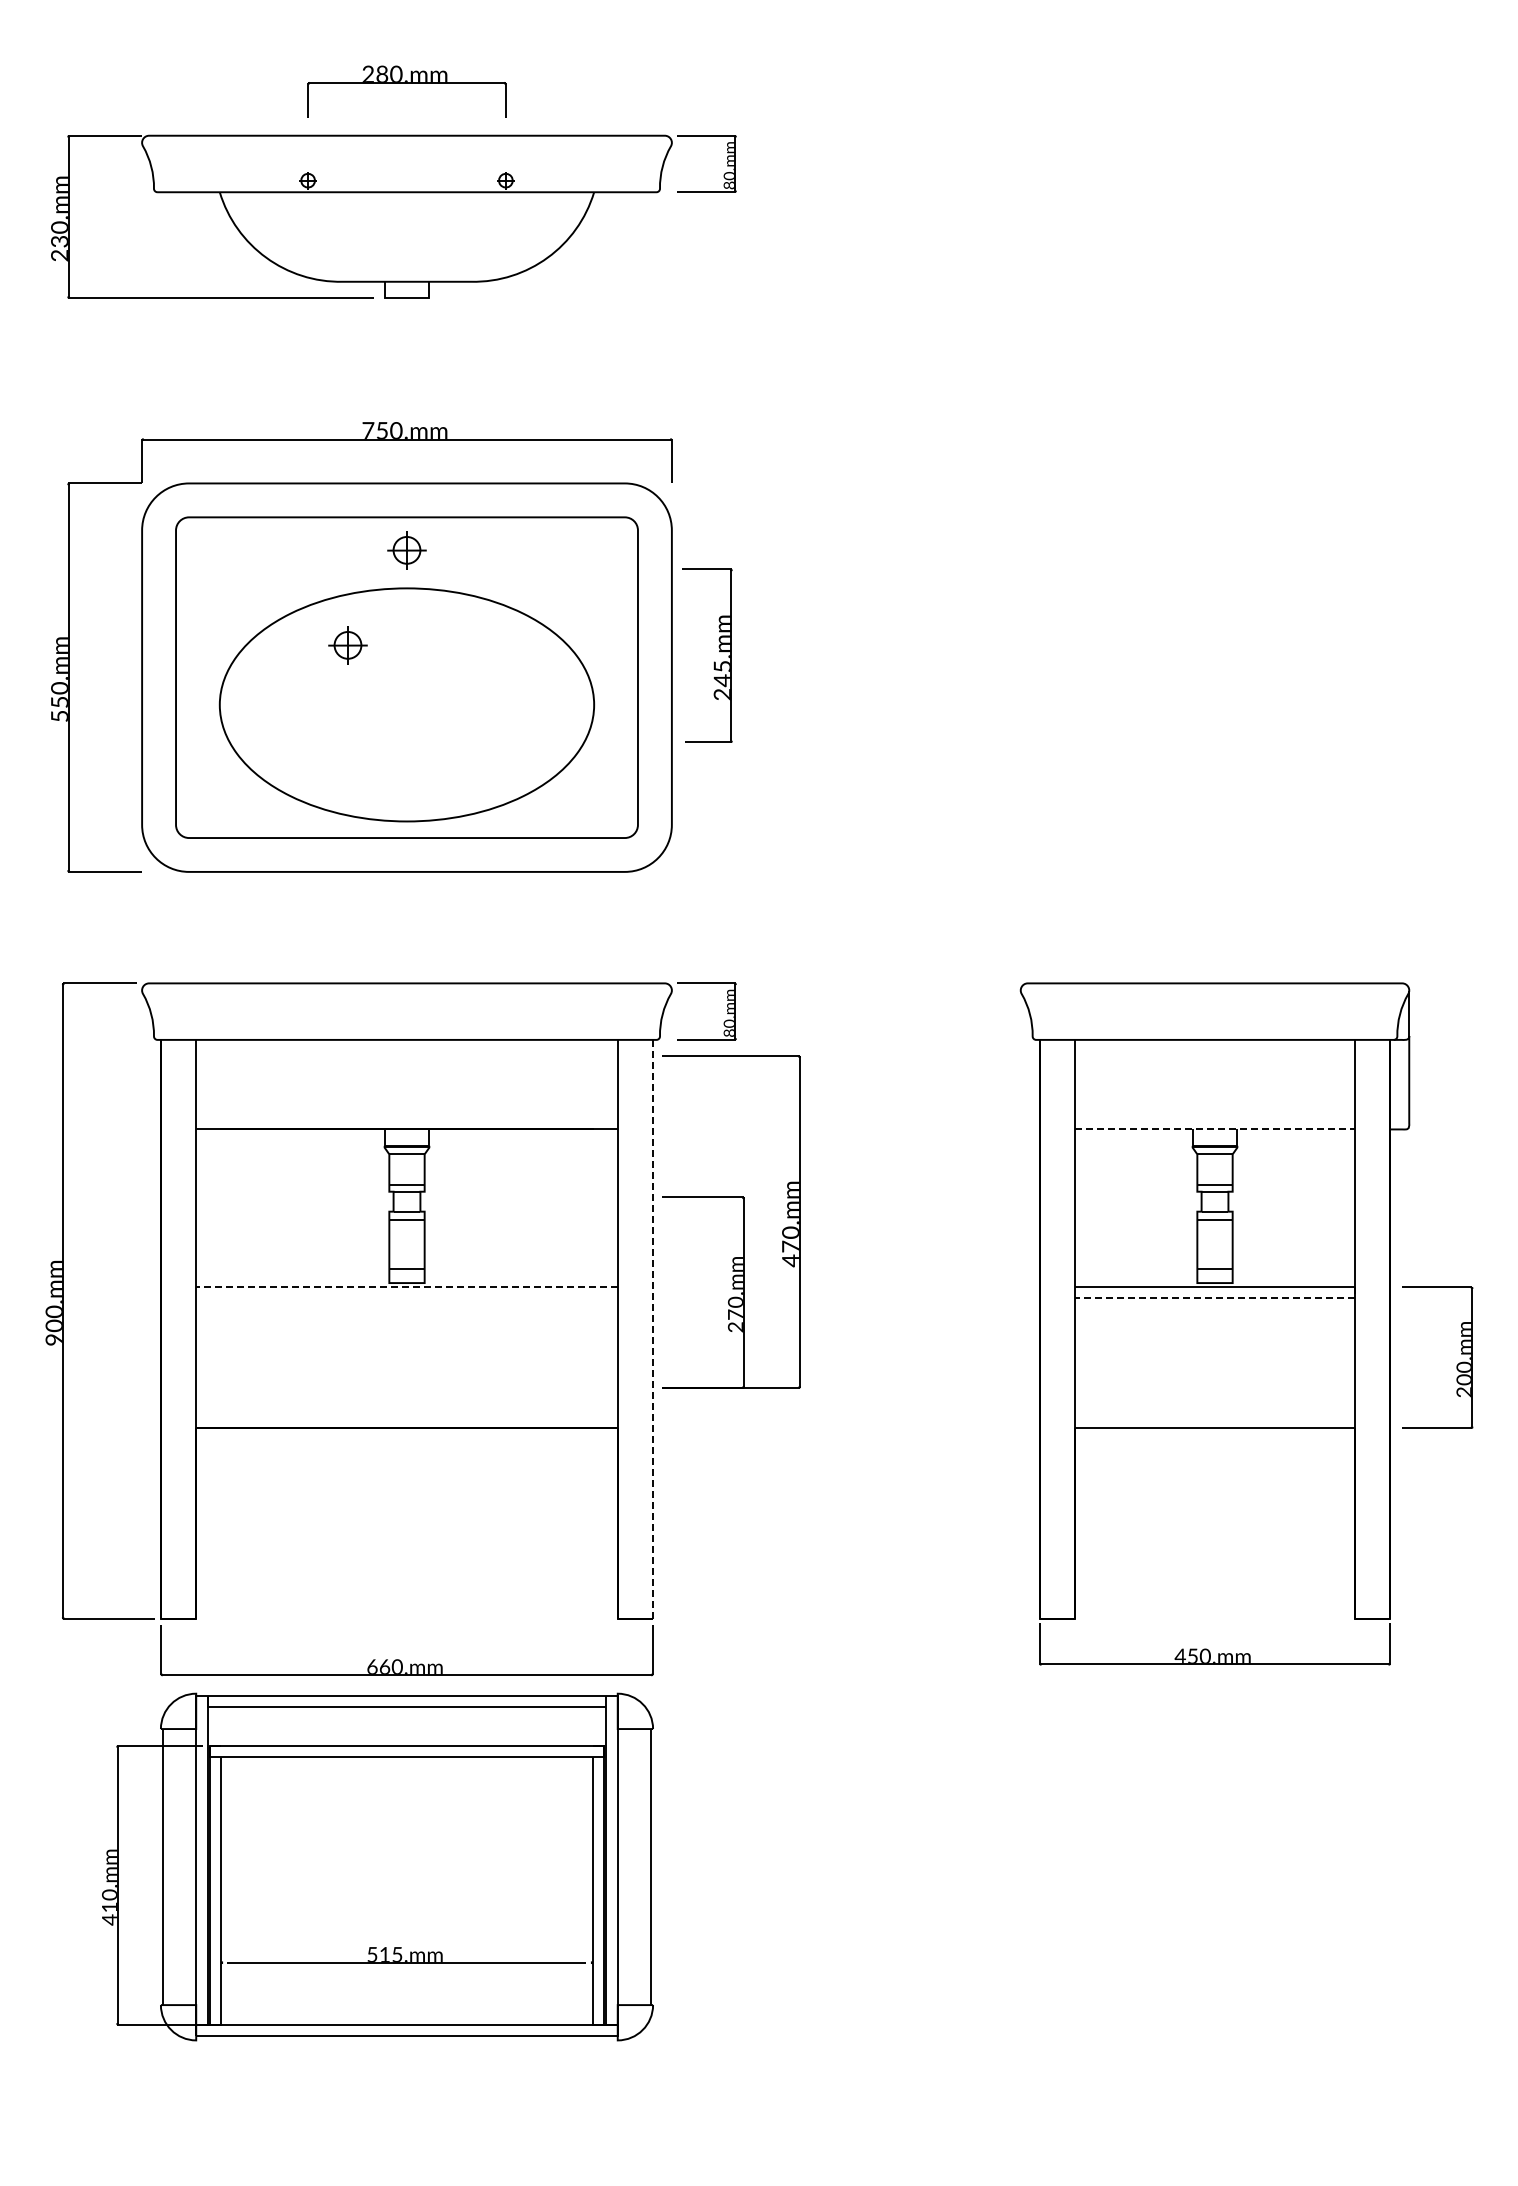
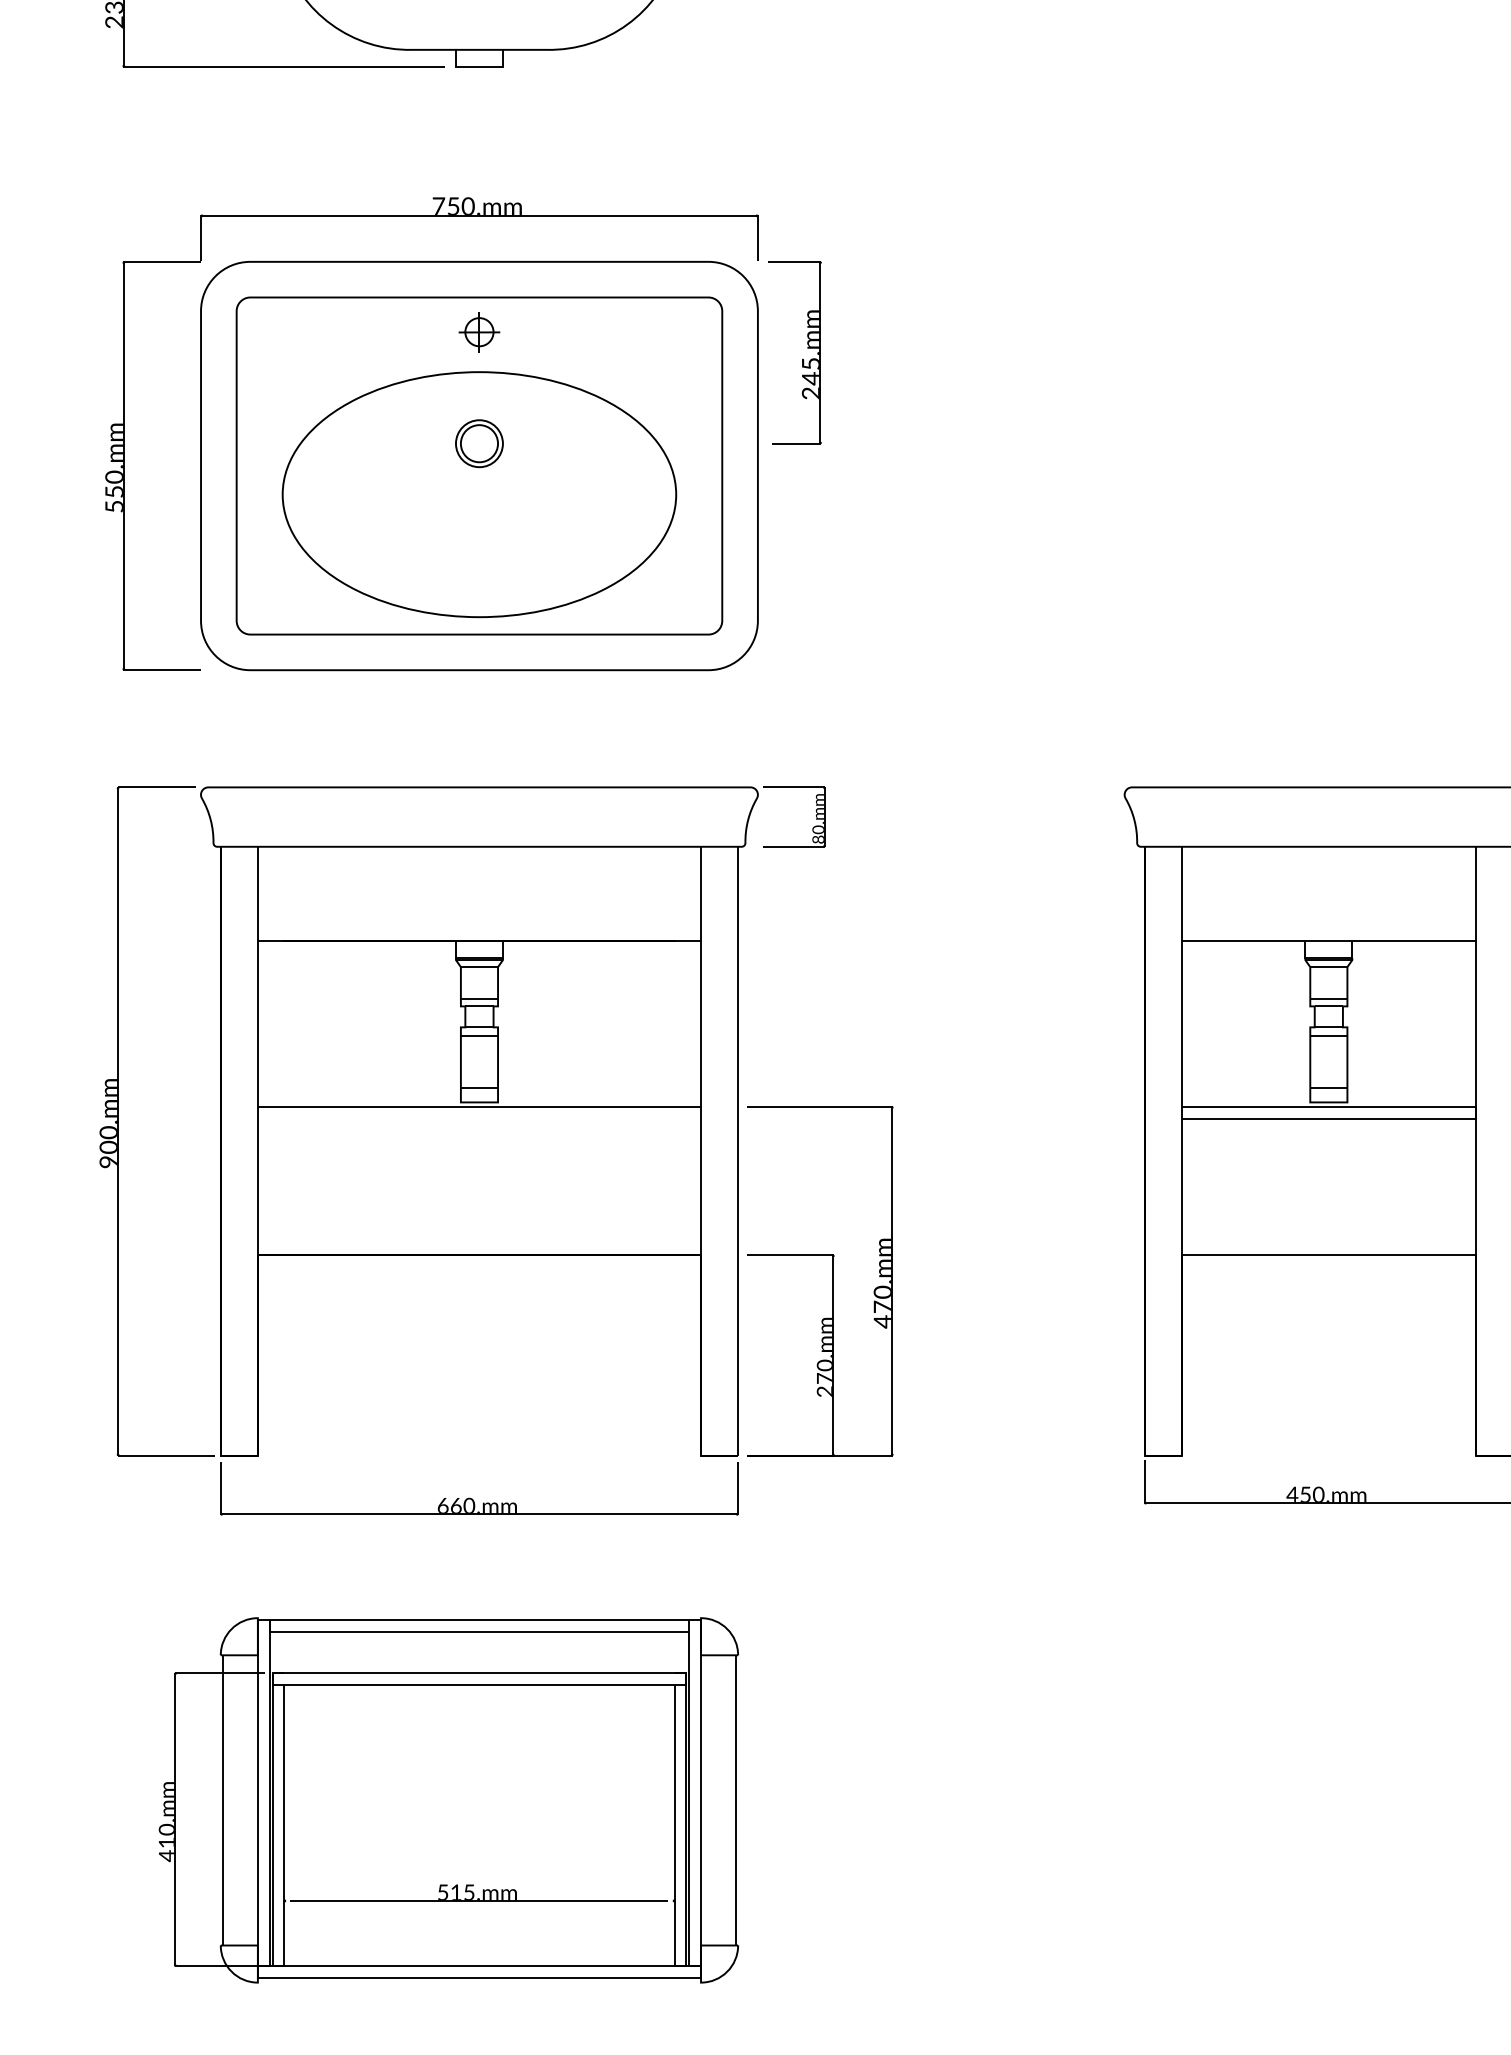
part: (347, 645) -> (416, 432), removed
part: (406, 656) -> (478, 443), added
part: (714, 661) -> (802, 358), moved
line: (1215, 1129) -> (1329, 940), dashed -> solid
part: (743, 1221) -> (833, 1280), moved
line: (406, 1287) -> (478, 1107), dashed -> solid
line: (1221, 1298) -> (1335, 1118), dashed -> solid
line: (653, 1329) -> (738, 1151), dashed -> solid
part: (377, 1866) -> (448, 1799), moved

